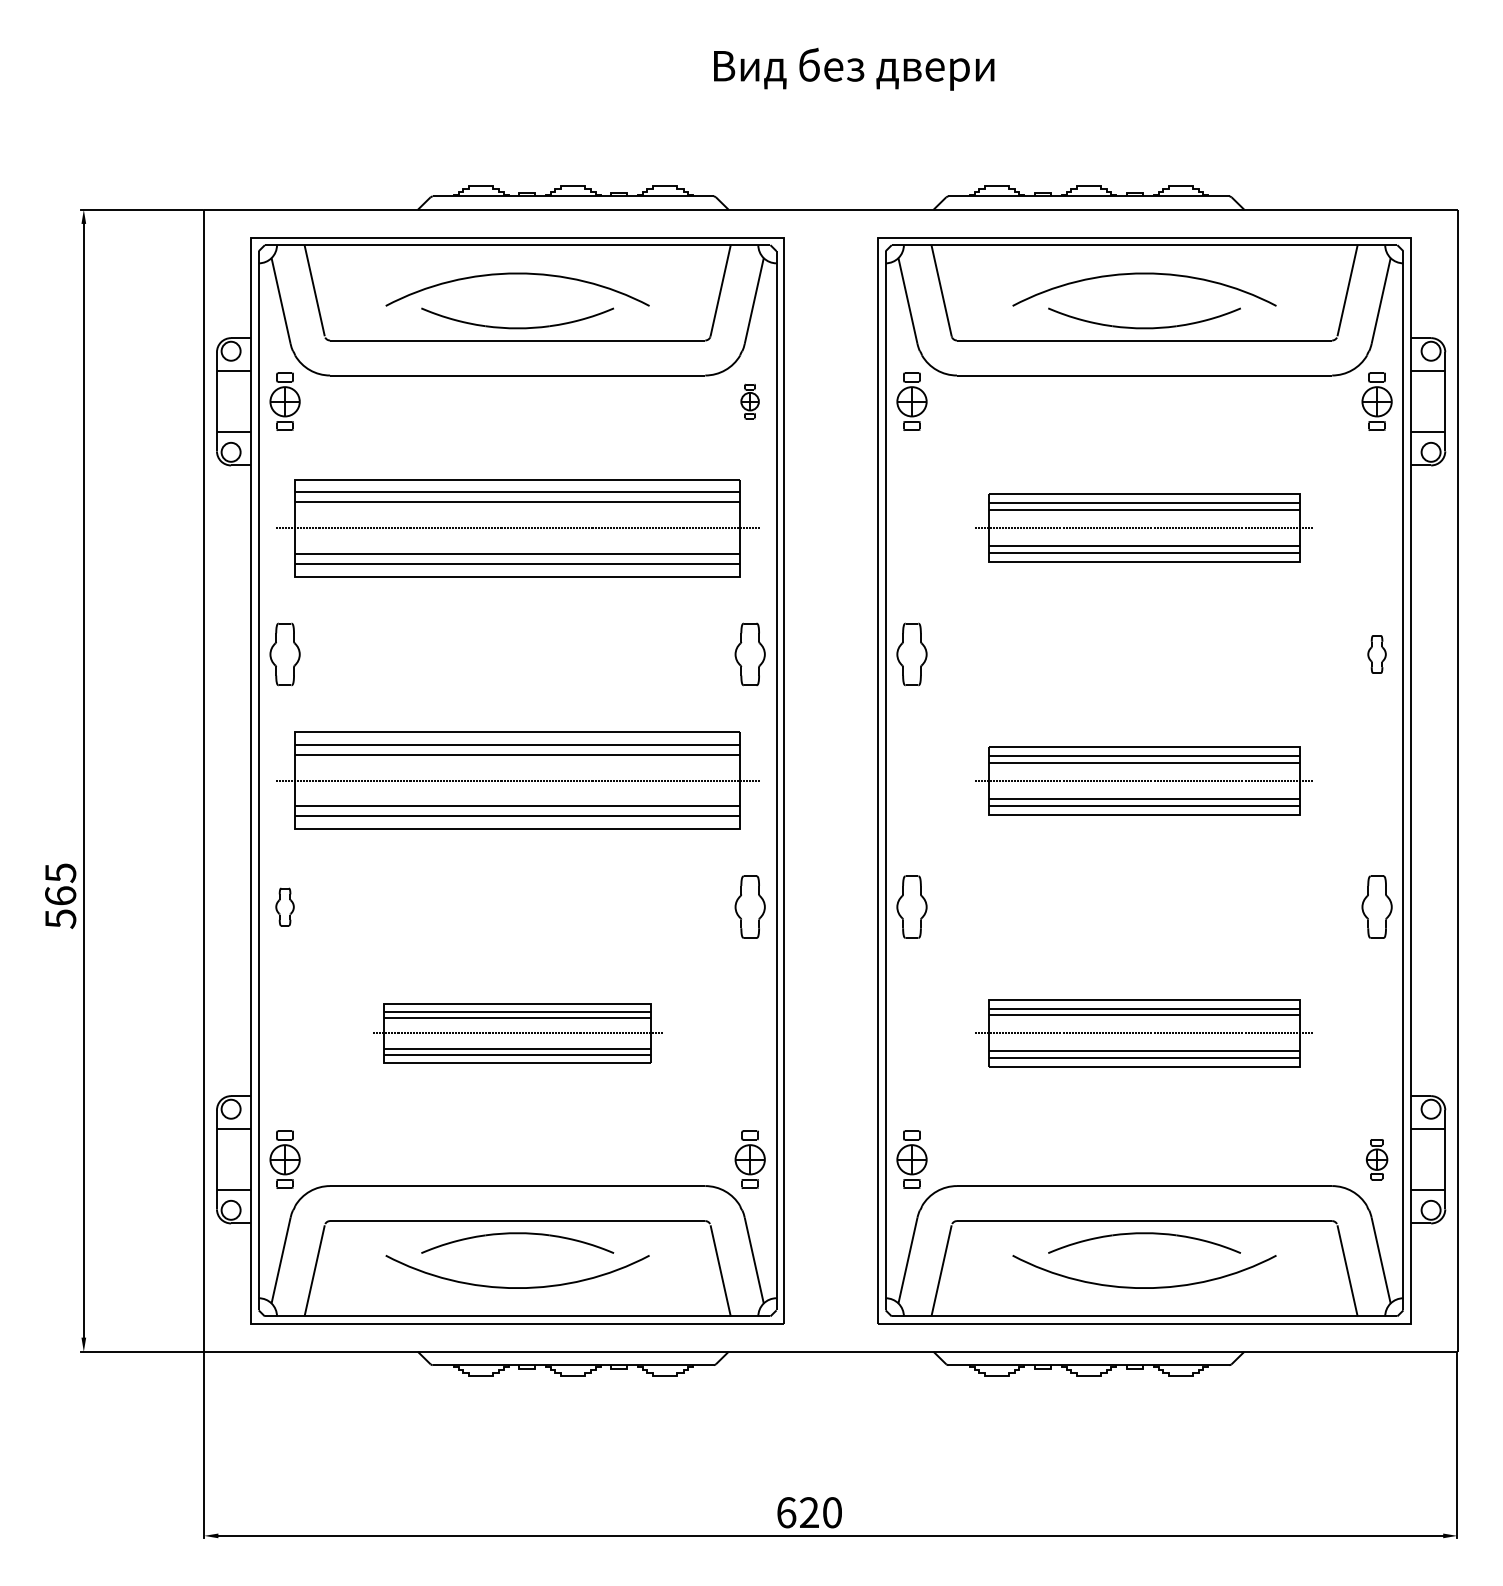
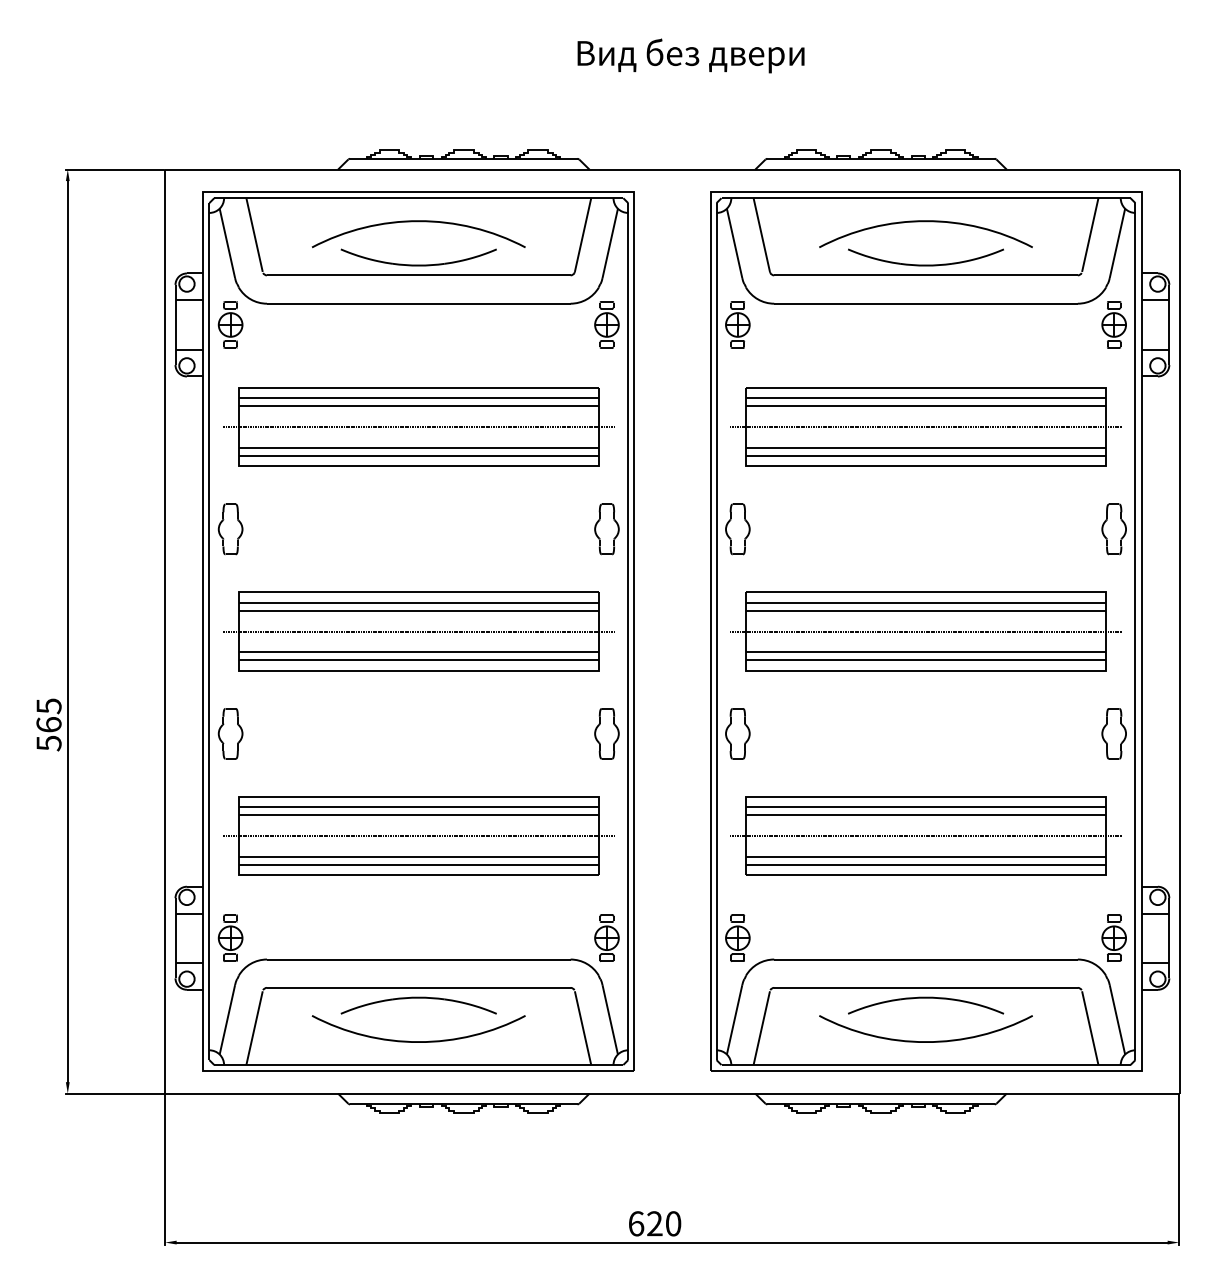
part: (749, 401) -> (606, 324), size x1.67
part: (1143, 528) -> (925, 427), size x1.43
part: (1376, 654) -> (1113, 529), size x1.67
part: (1143, 780) -> (925, 631), size x1.43
part: (284, 906) -> (230, 733), size x1.67
part: (517, 1033) -> (418, 836), size x1.67
part: (1143, 1033) -> (925, 836), size x1.43
part: (1376, 1159) -> (1113, 938), size x1.43

